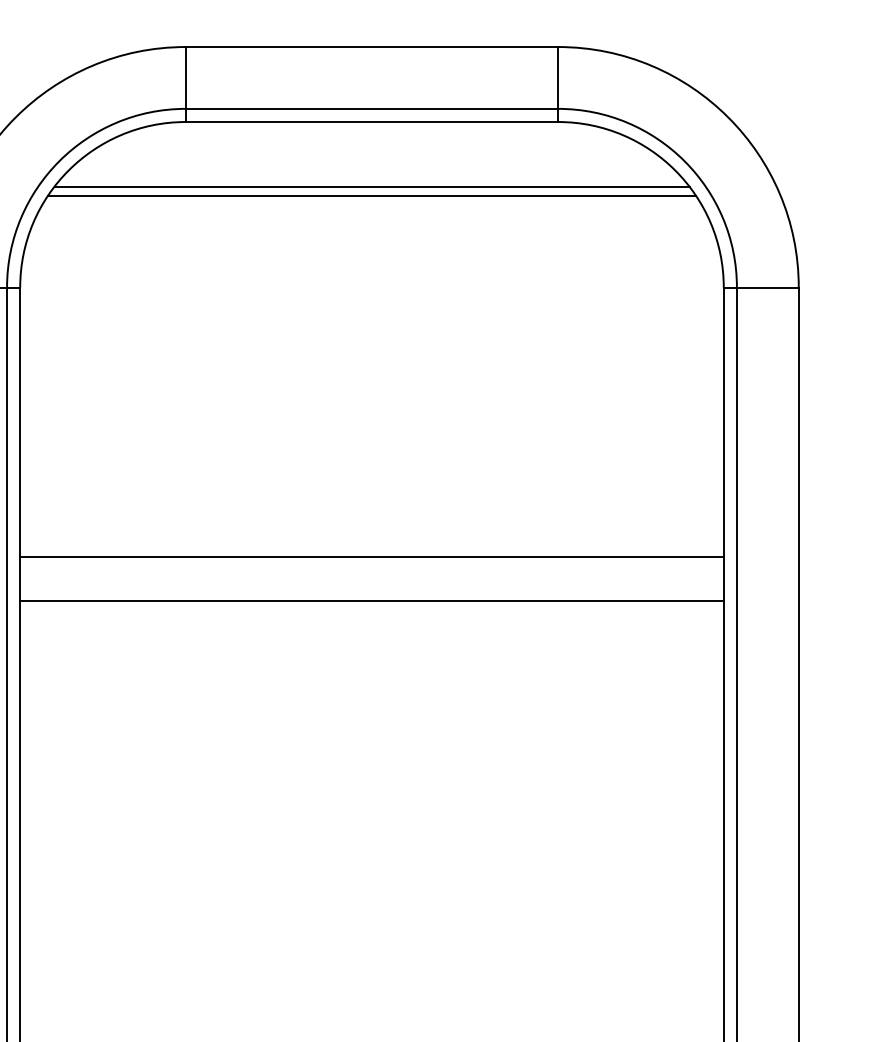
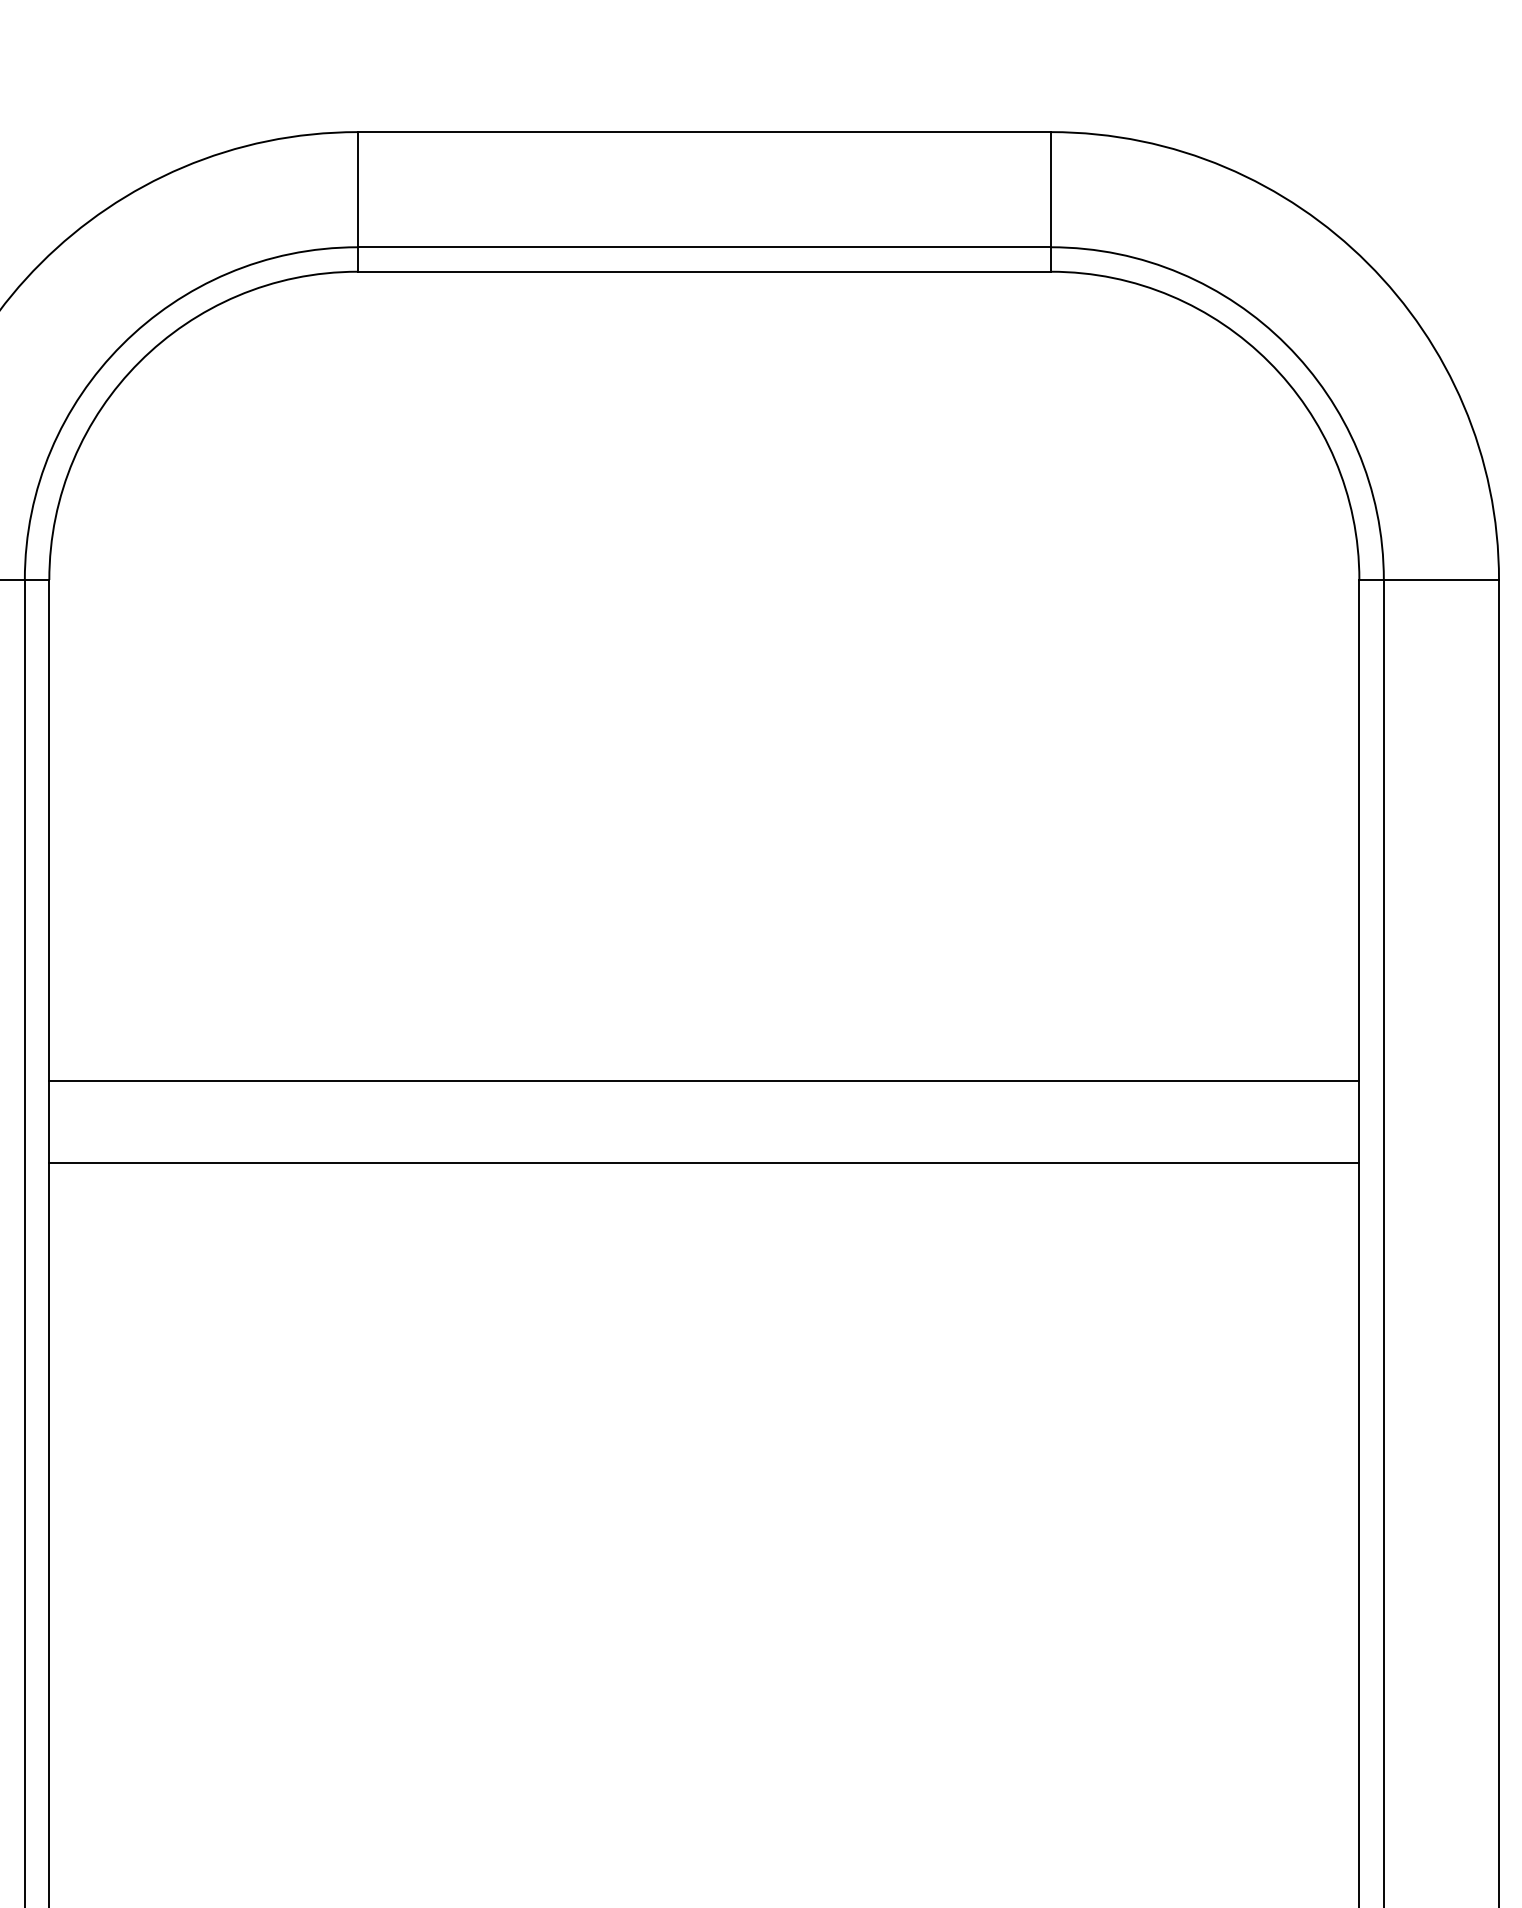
line: (371, 186) -> (703, 391), removed
line: (371, 196) -> (703, 410), removed

